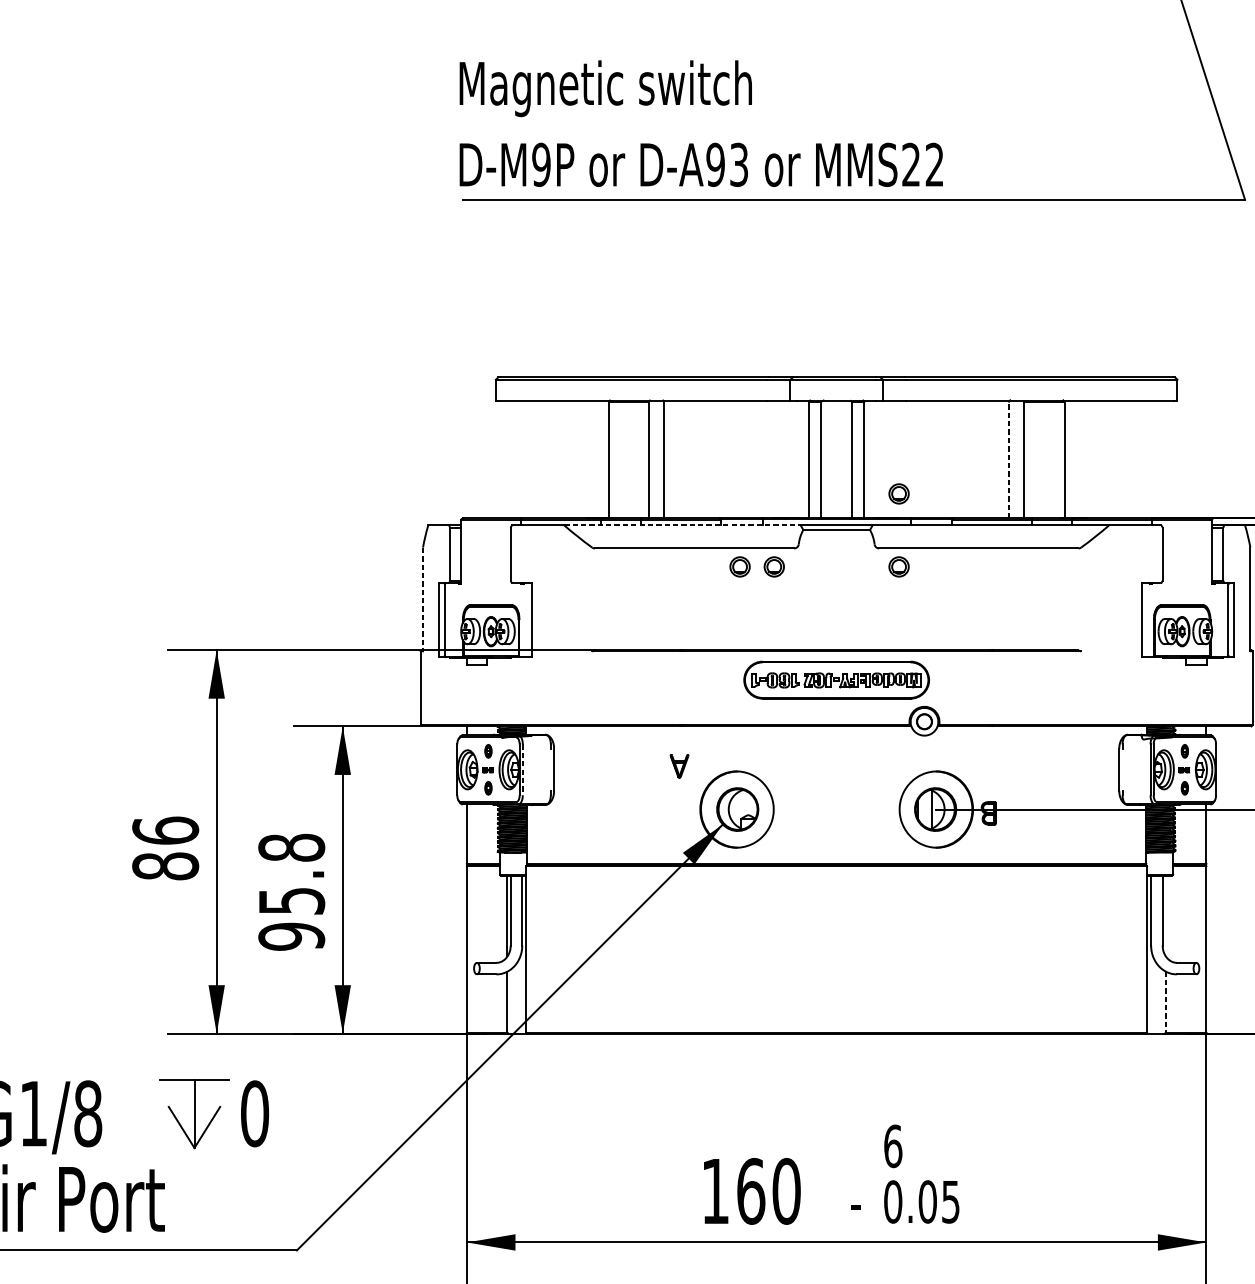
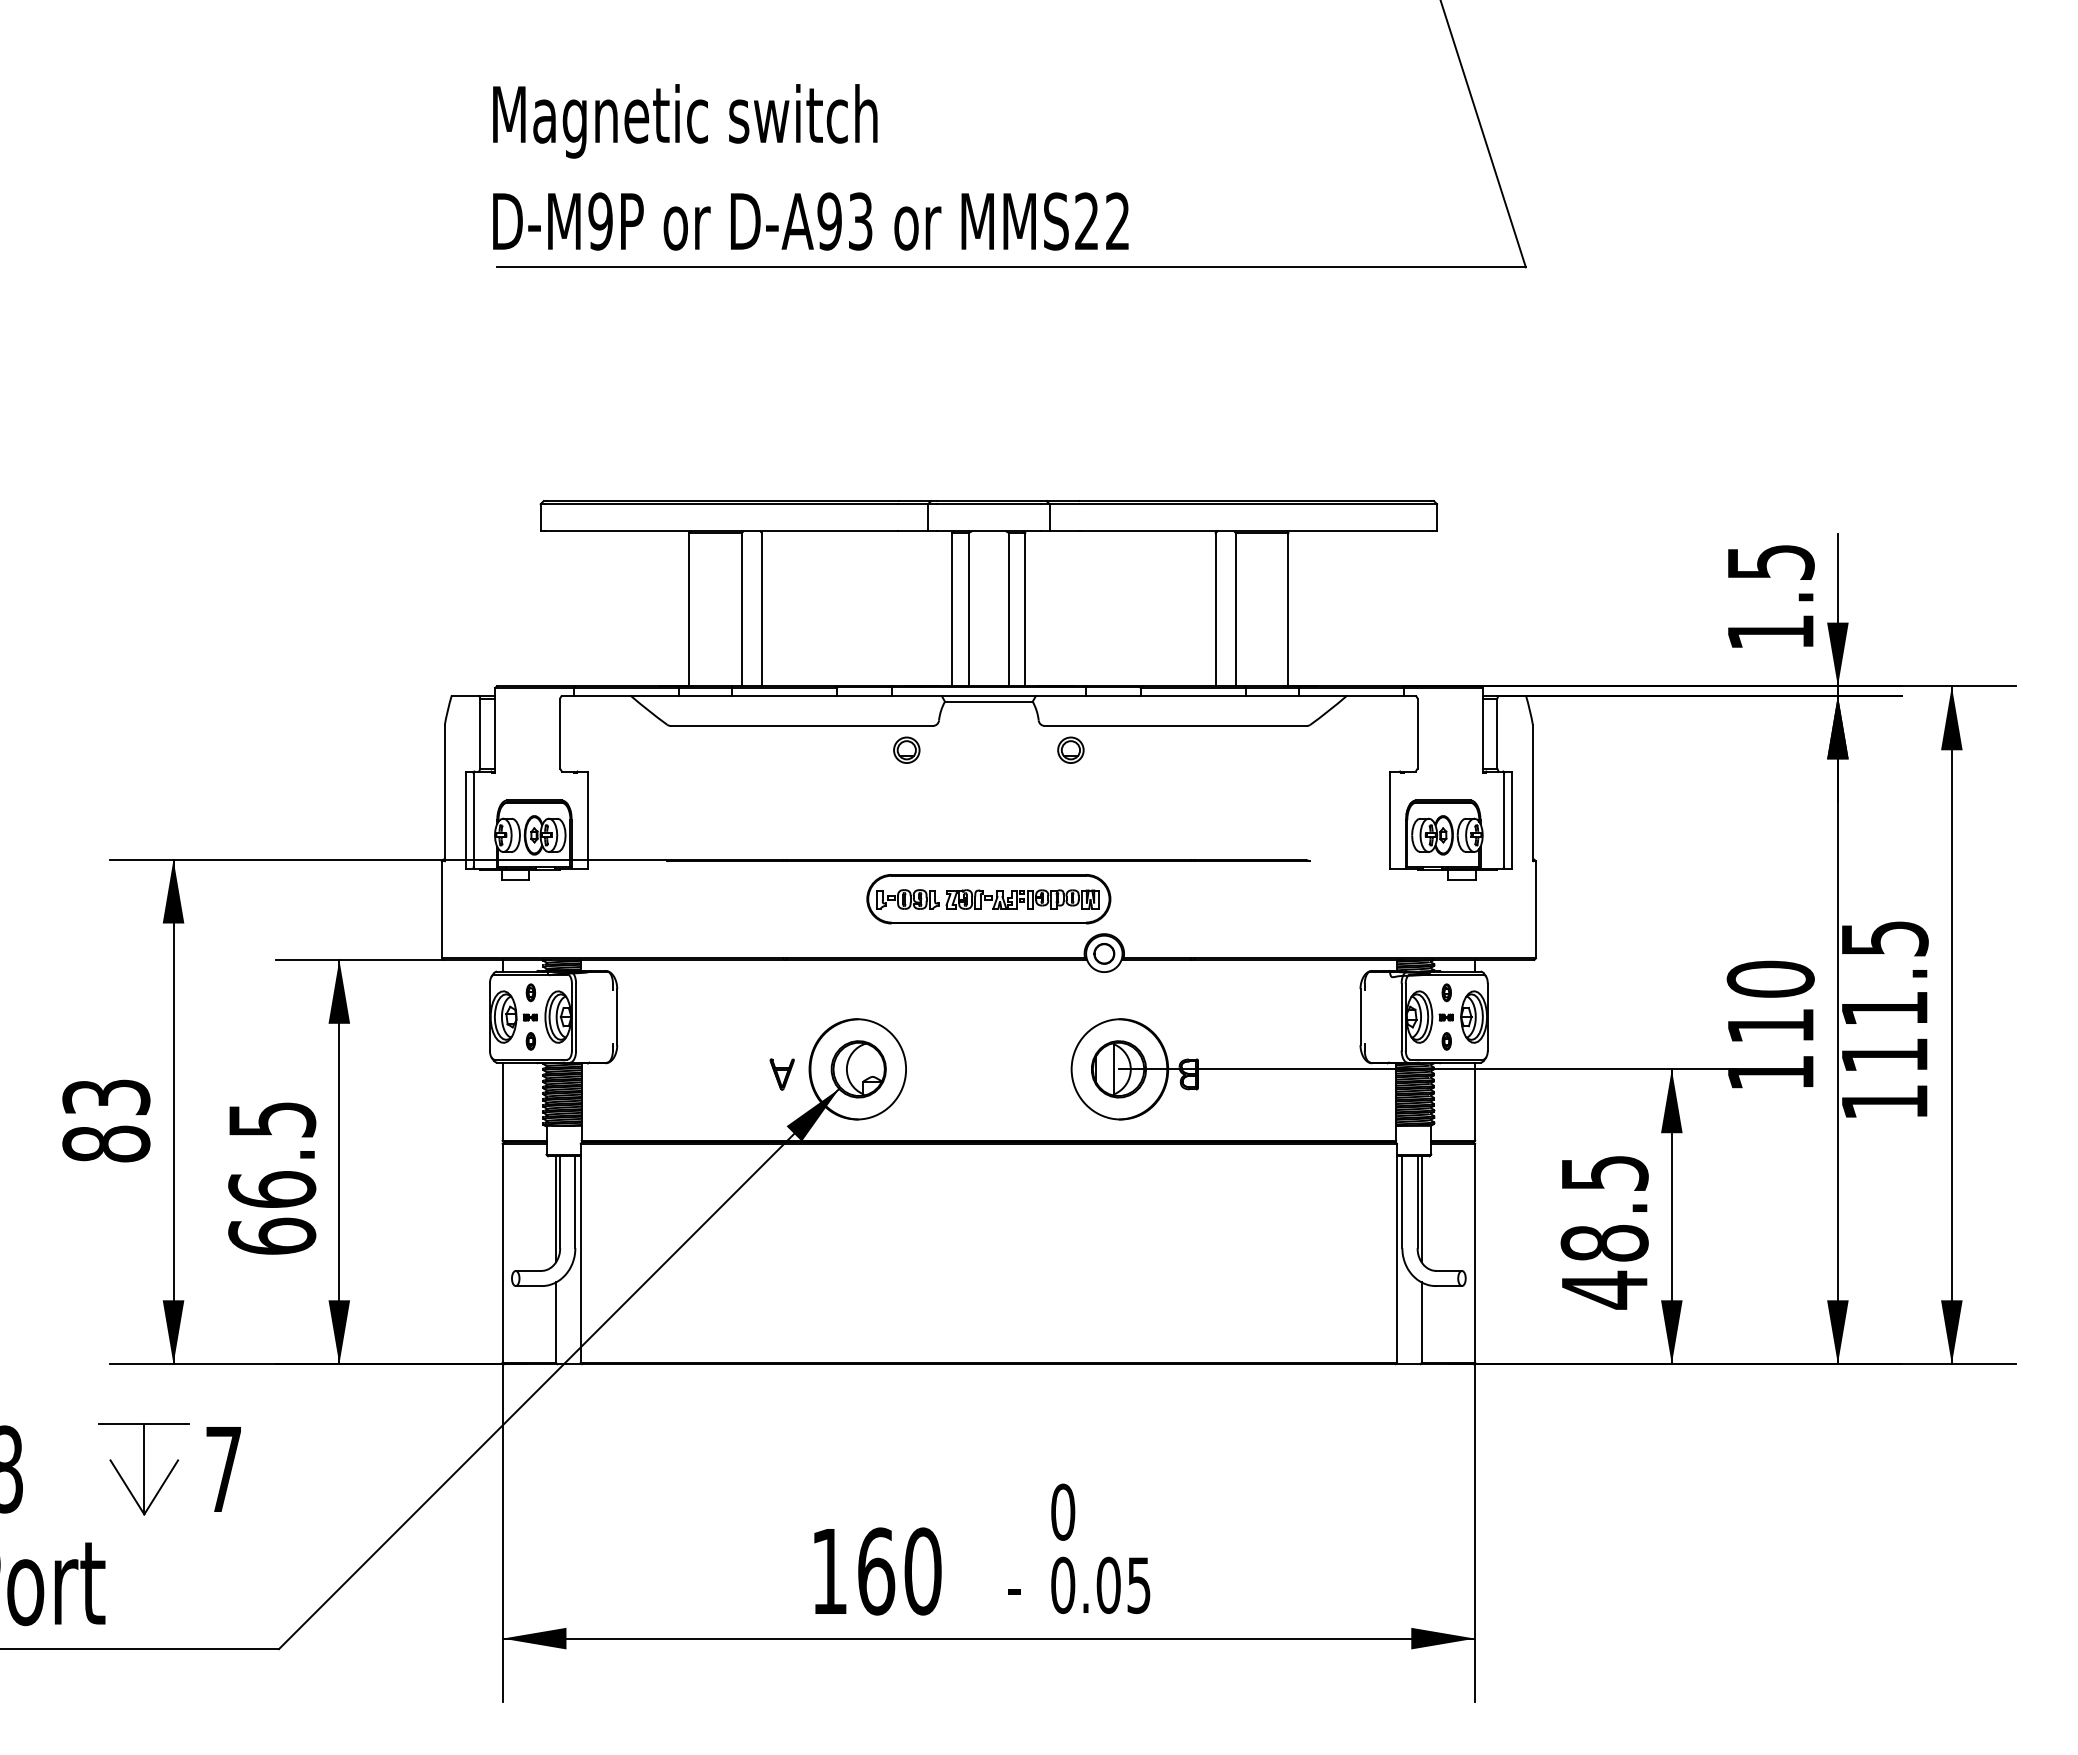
line: (1009, 459) -> (1215, 609), dashed -> solid
part: (898, 493) -> (1070, 653), removed
line: (682, 525) -> (786, 695), dashed -> solid
part: (739, 566) -> (861, 749), removed
line: (422, 599) -> (444, 793), dashed -> solid
part: (679, 766) -> (781, 1074), moved
line: (523, 770) -> (576, 1017), dashed -> solid
text: (165, 830) -> (106, 1096), 86 -> 83
text: (291, 892) -> (272, 1178), 95.8 -> 66.5
line: (1165, 916) -> (1421, 1209), added
line: (1165, 1002) -> (1421, 1322), dashed -> solid
text: (254, 1113) -> (223, 1469), 0 -> 7
text: (893, 1145) -> (1063, 1511), 6 -> 0

